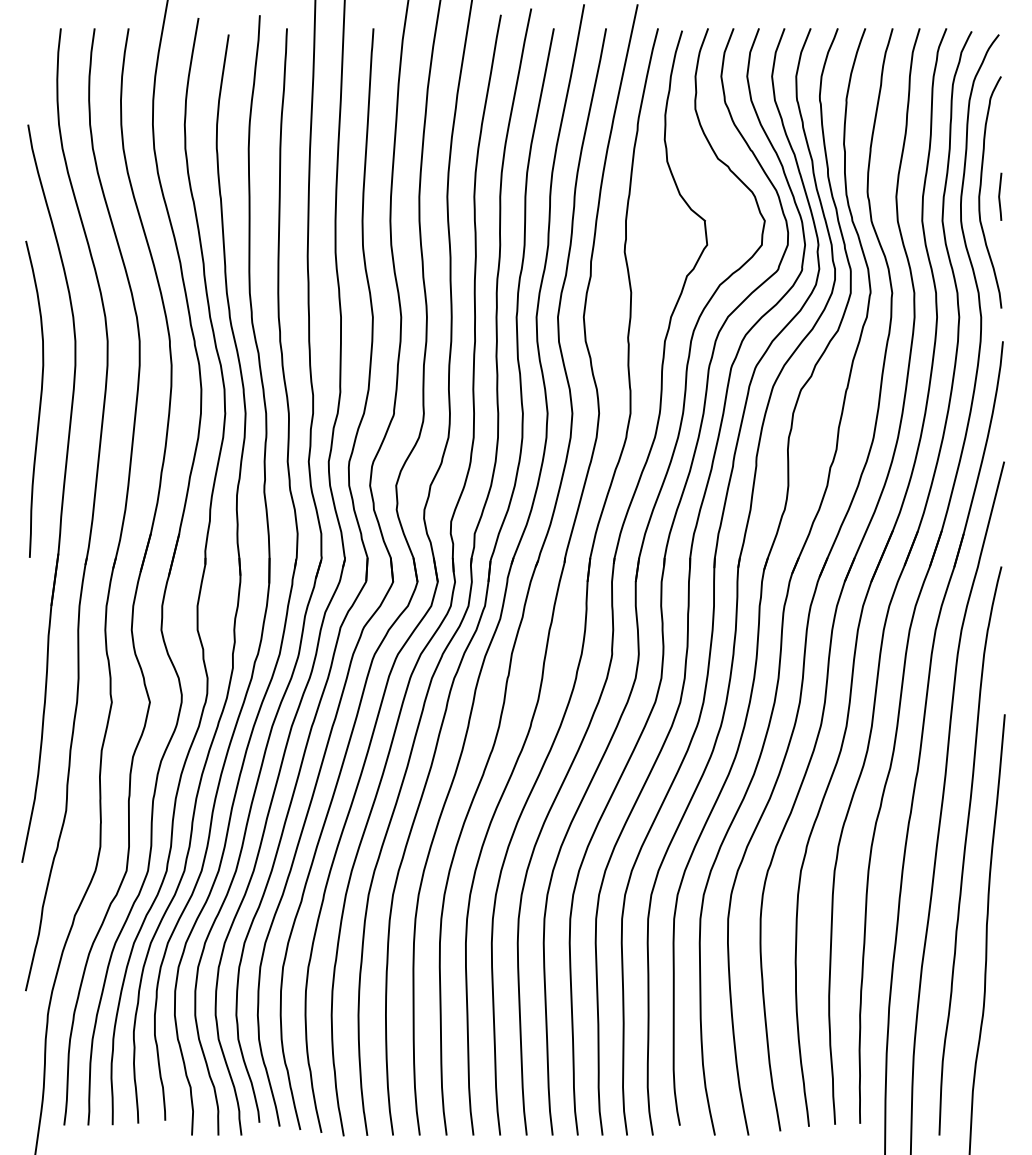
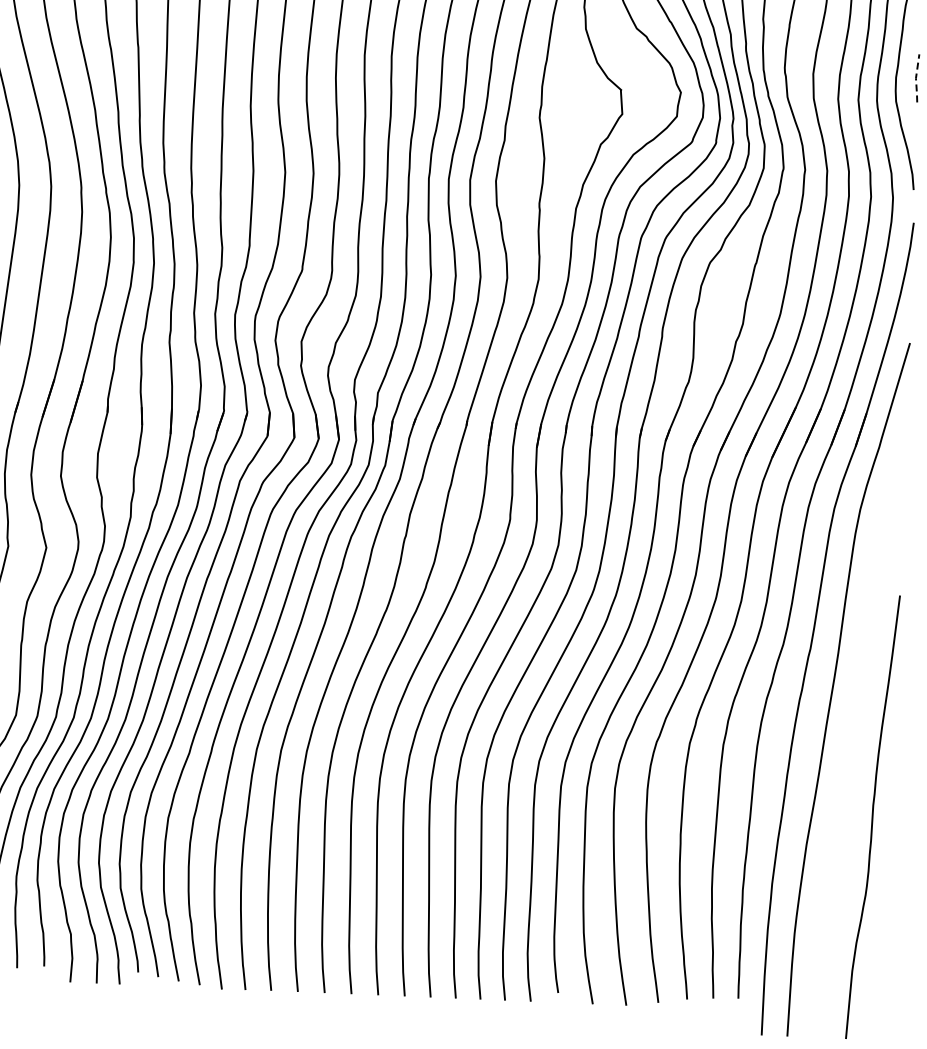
line: (999, 196) -> (916, 77), solid -> dashed
curve: (965, 850) -> (855, 729), removed

